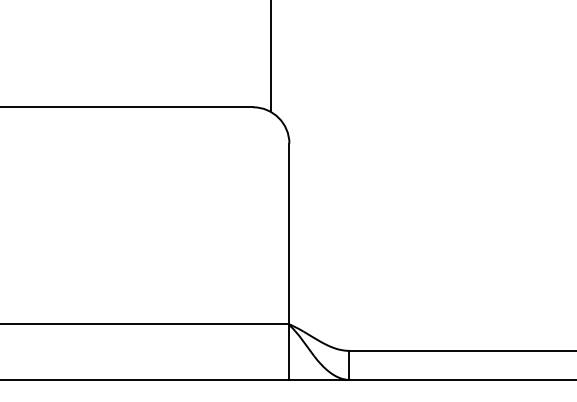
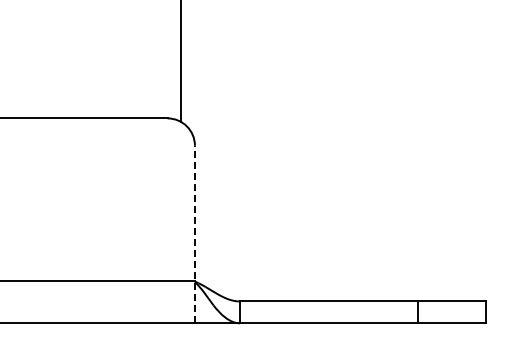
line: (288, 261) -> (194, 234), solid -> dashed

